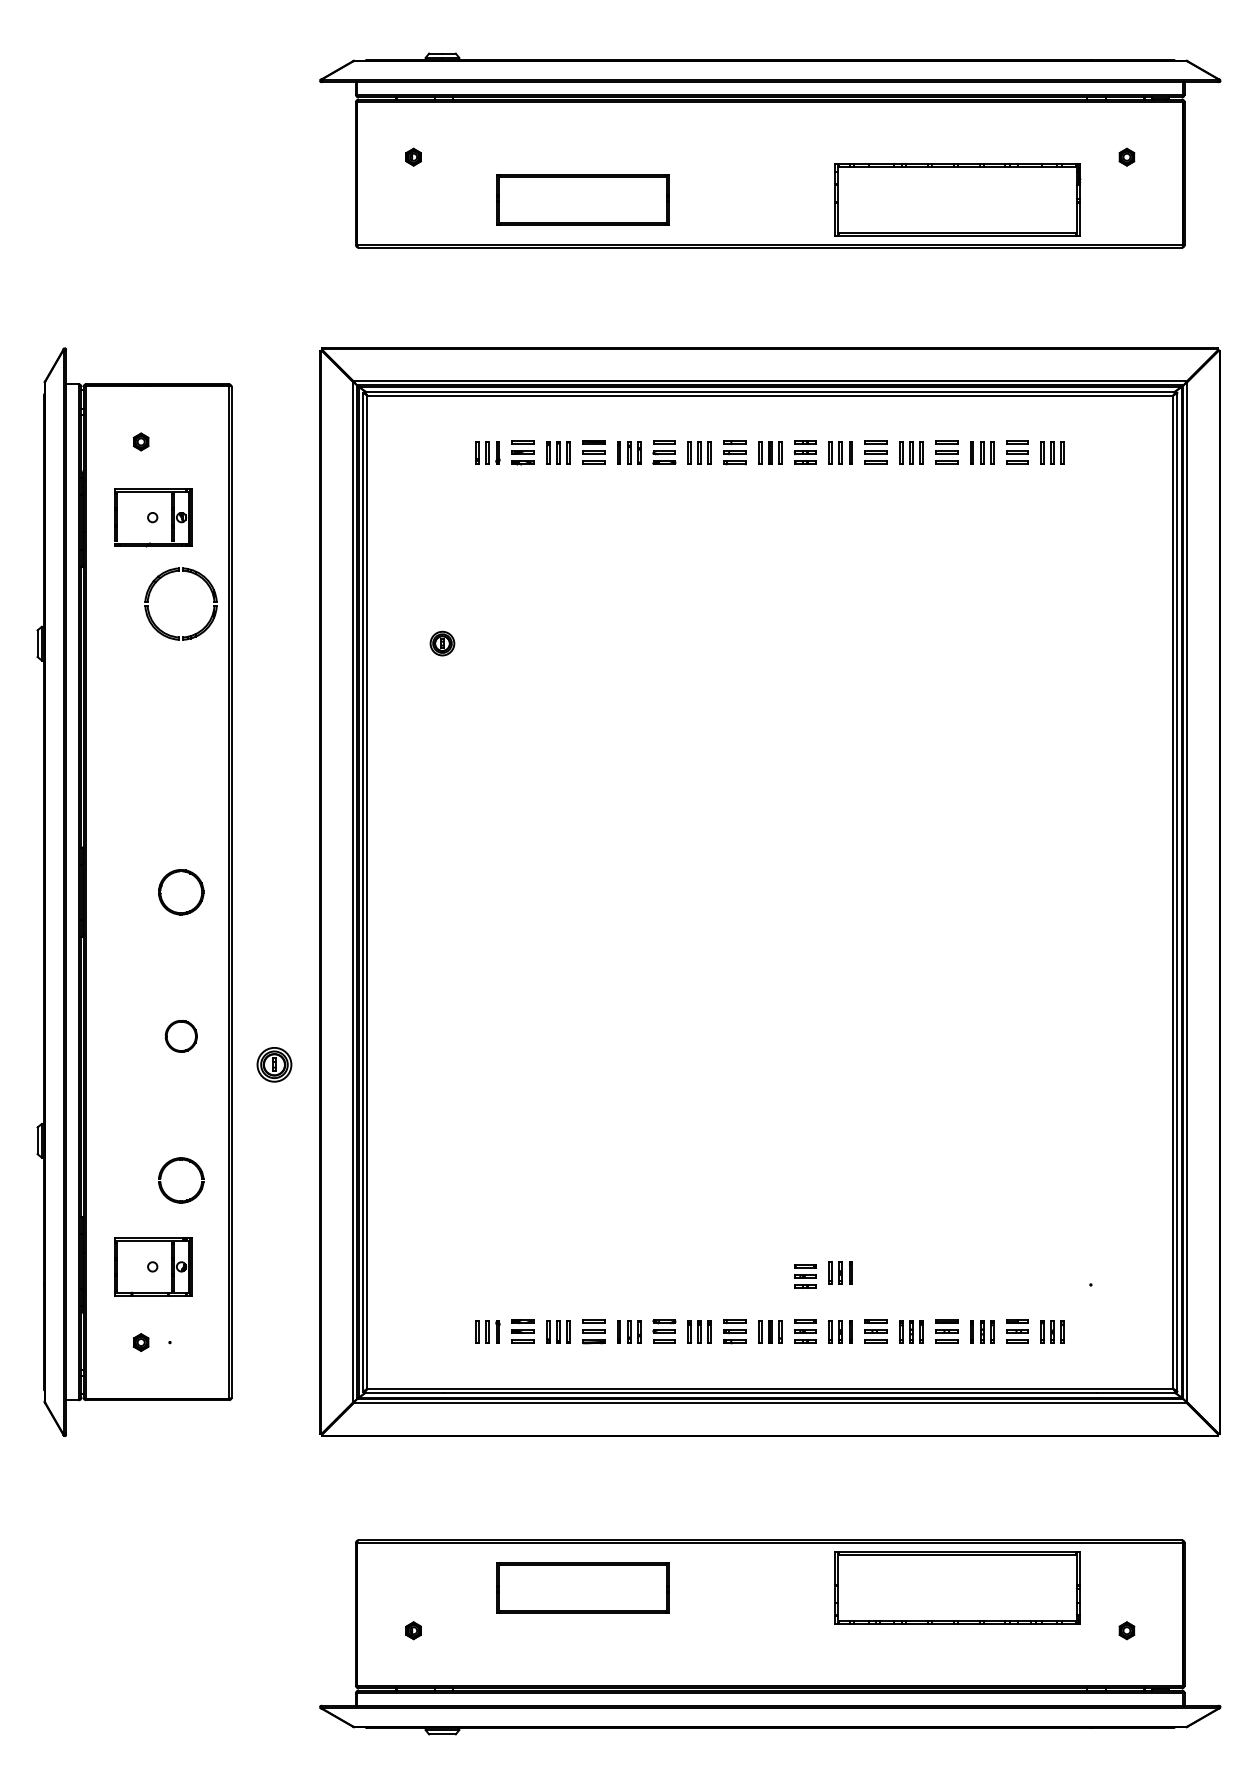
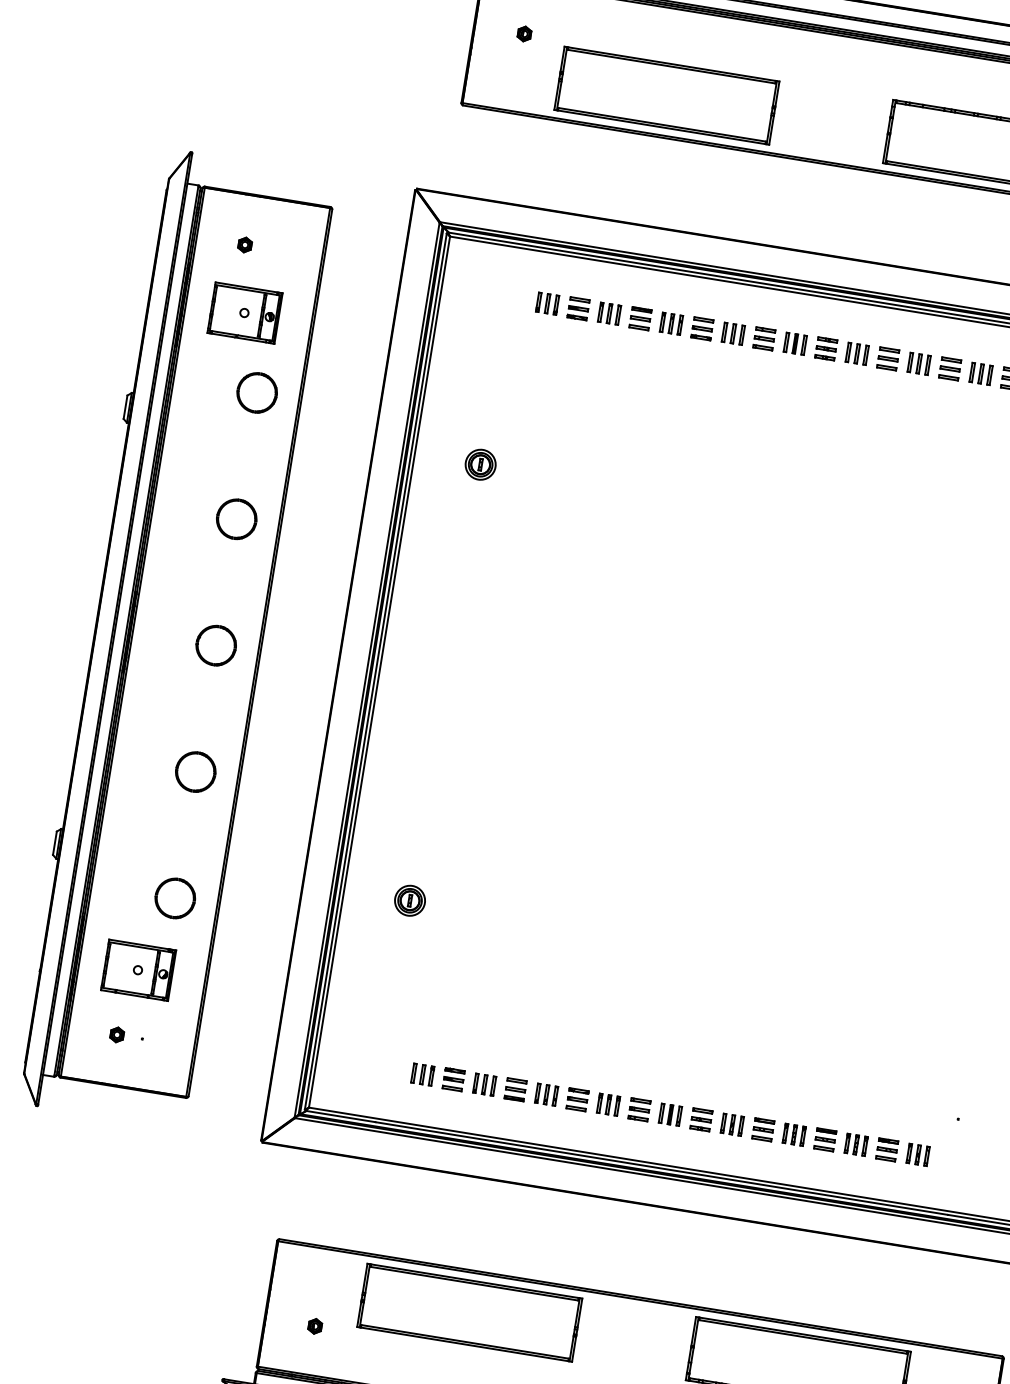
part: (582, 199) -> (666, 95), size x1.43
part: (181, 603) -> (257, 392), size x0.62
part: (442, 643) -> (480, 464), size x1.43
part: (181, 748) -> (236, 519), added
part: (181, 1036) -> (195, 772), size x1.43
part: (274, 1064) -> (410, 900), moved
part: (840, 1272) -> (740, 1072), removed
part: (805, 1276) -> (709, 1071), removed
part: (582, 1587) -> (469, 1312), size x1.43

